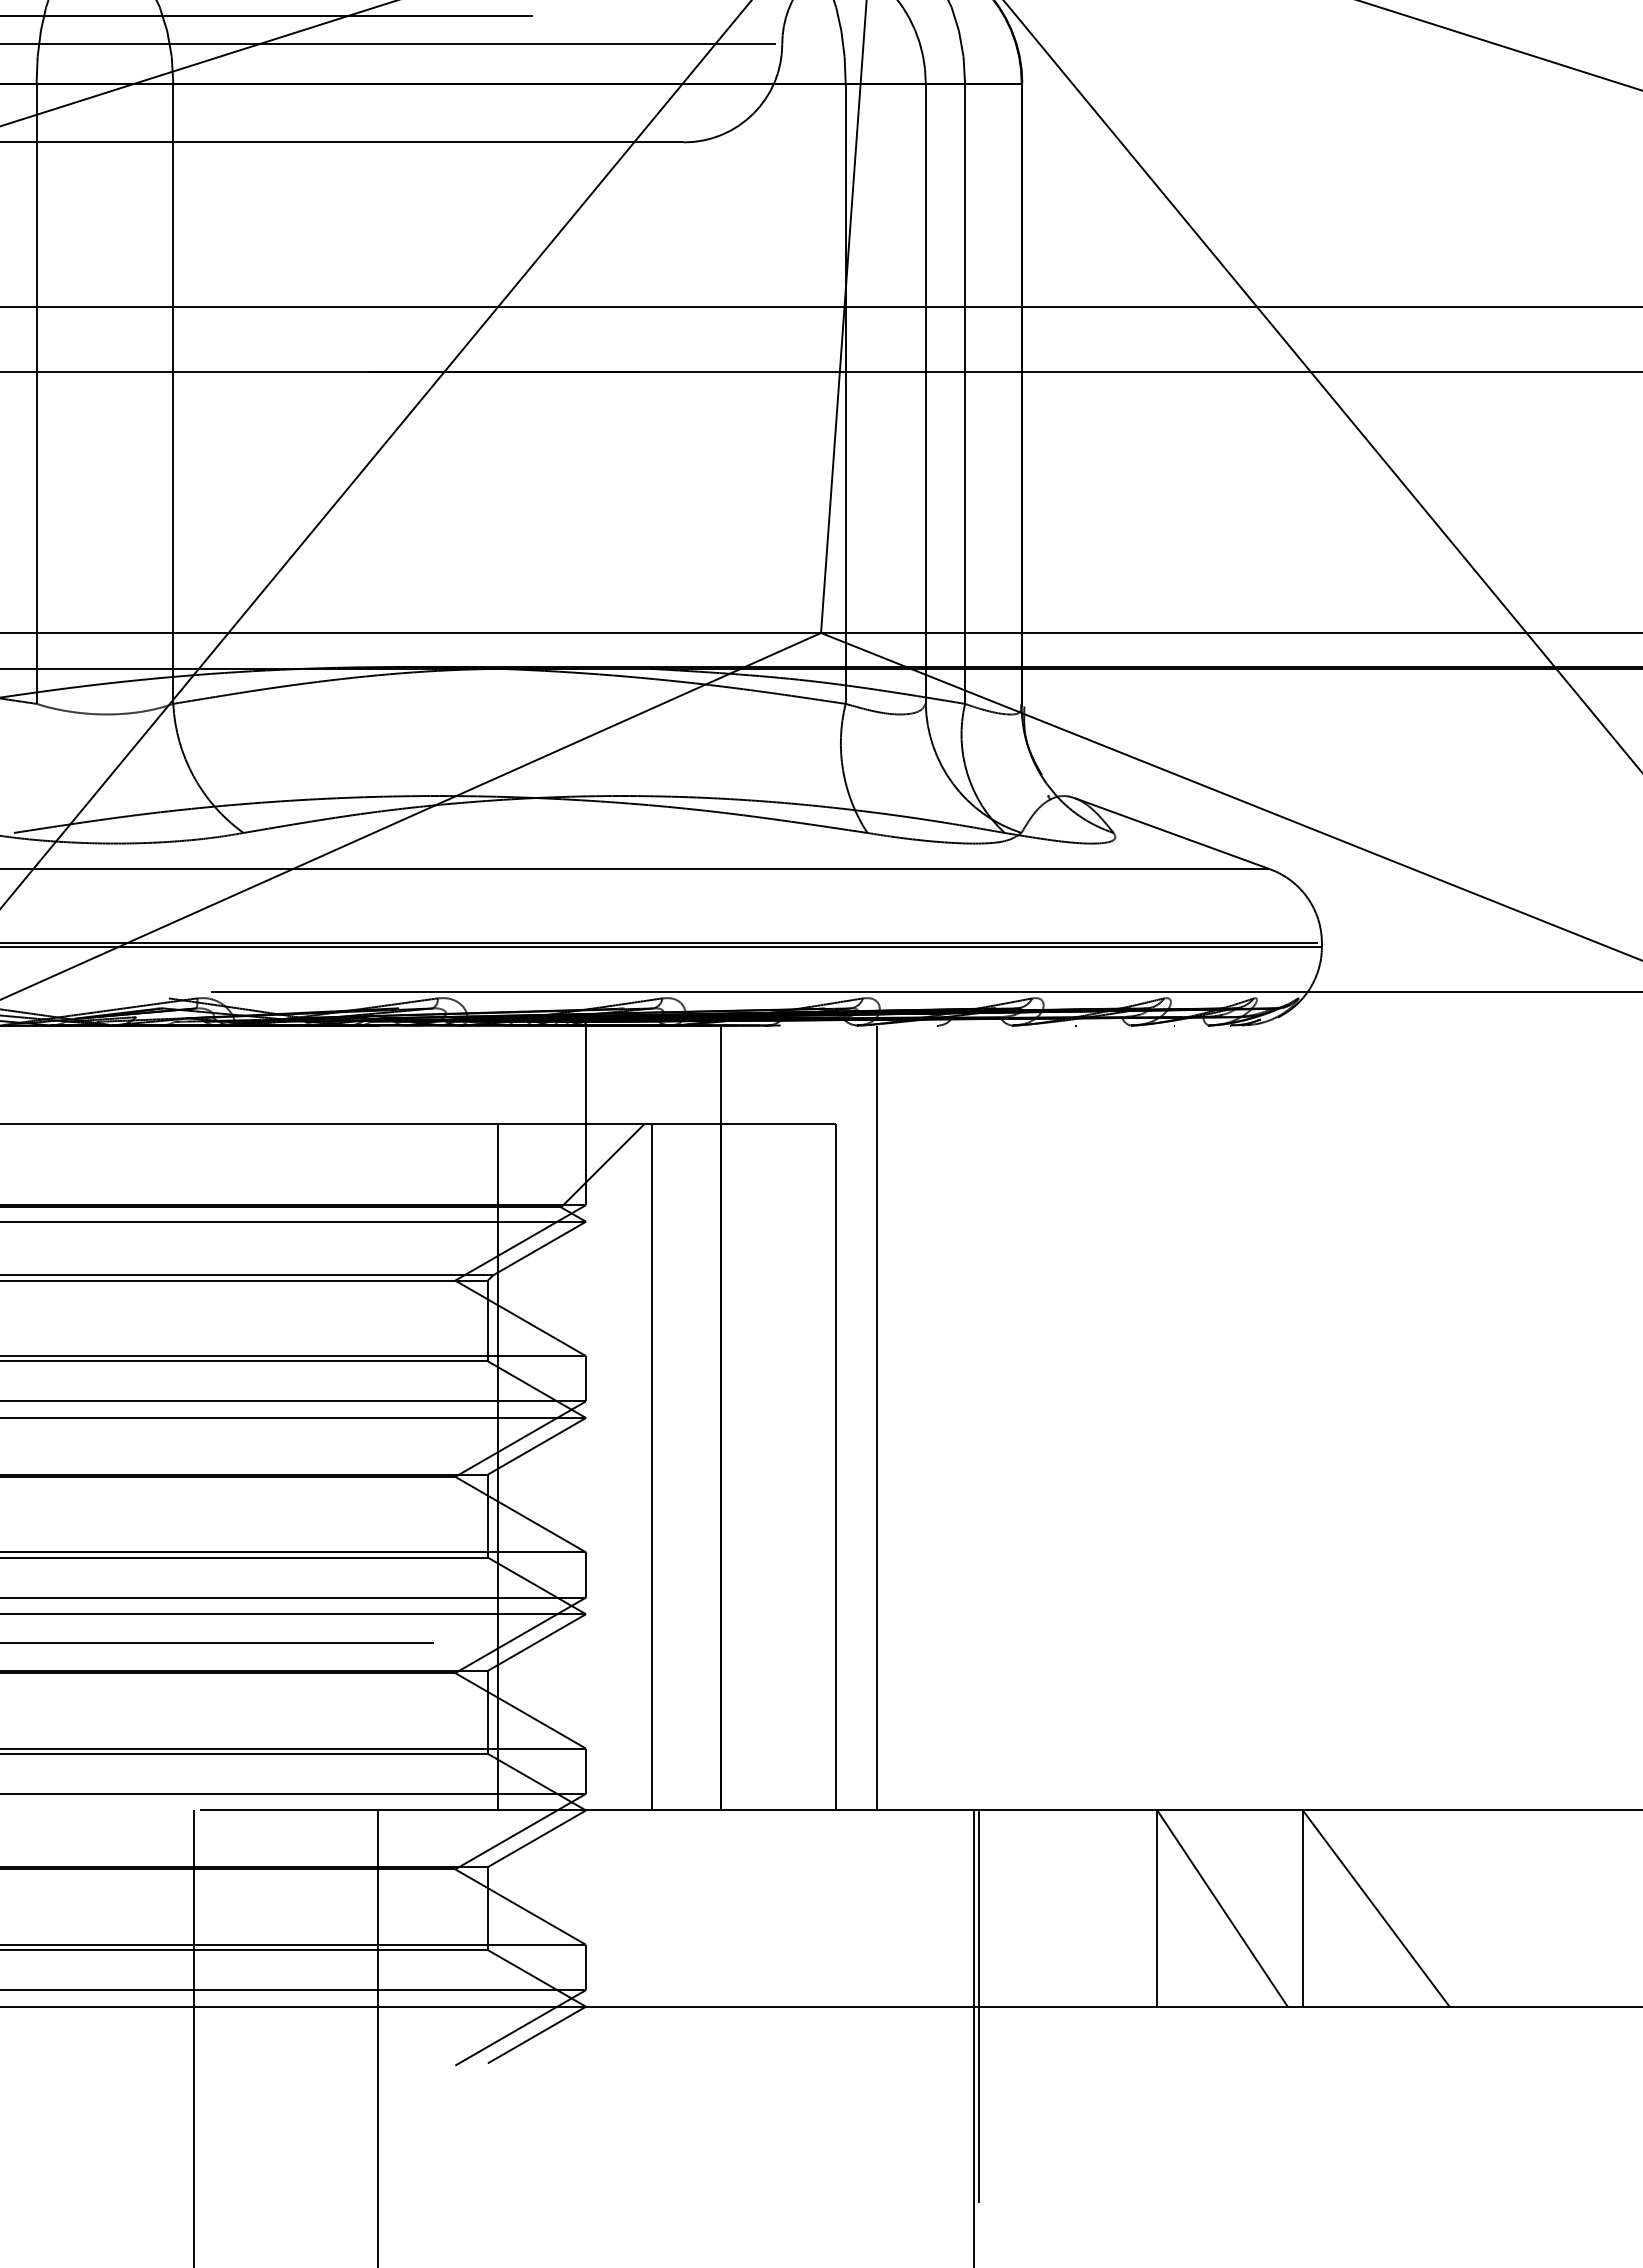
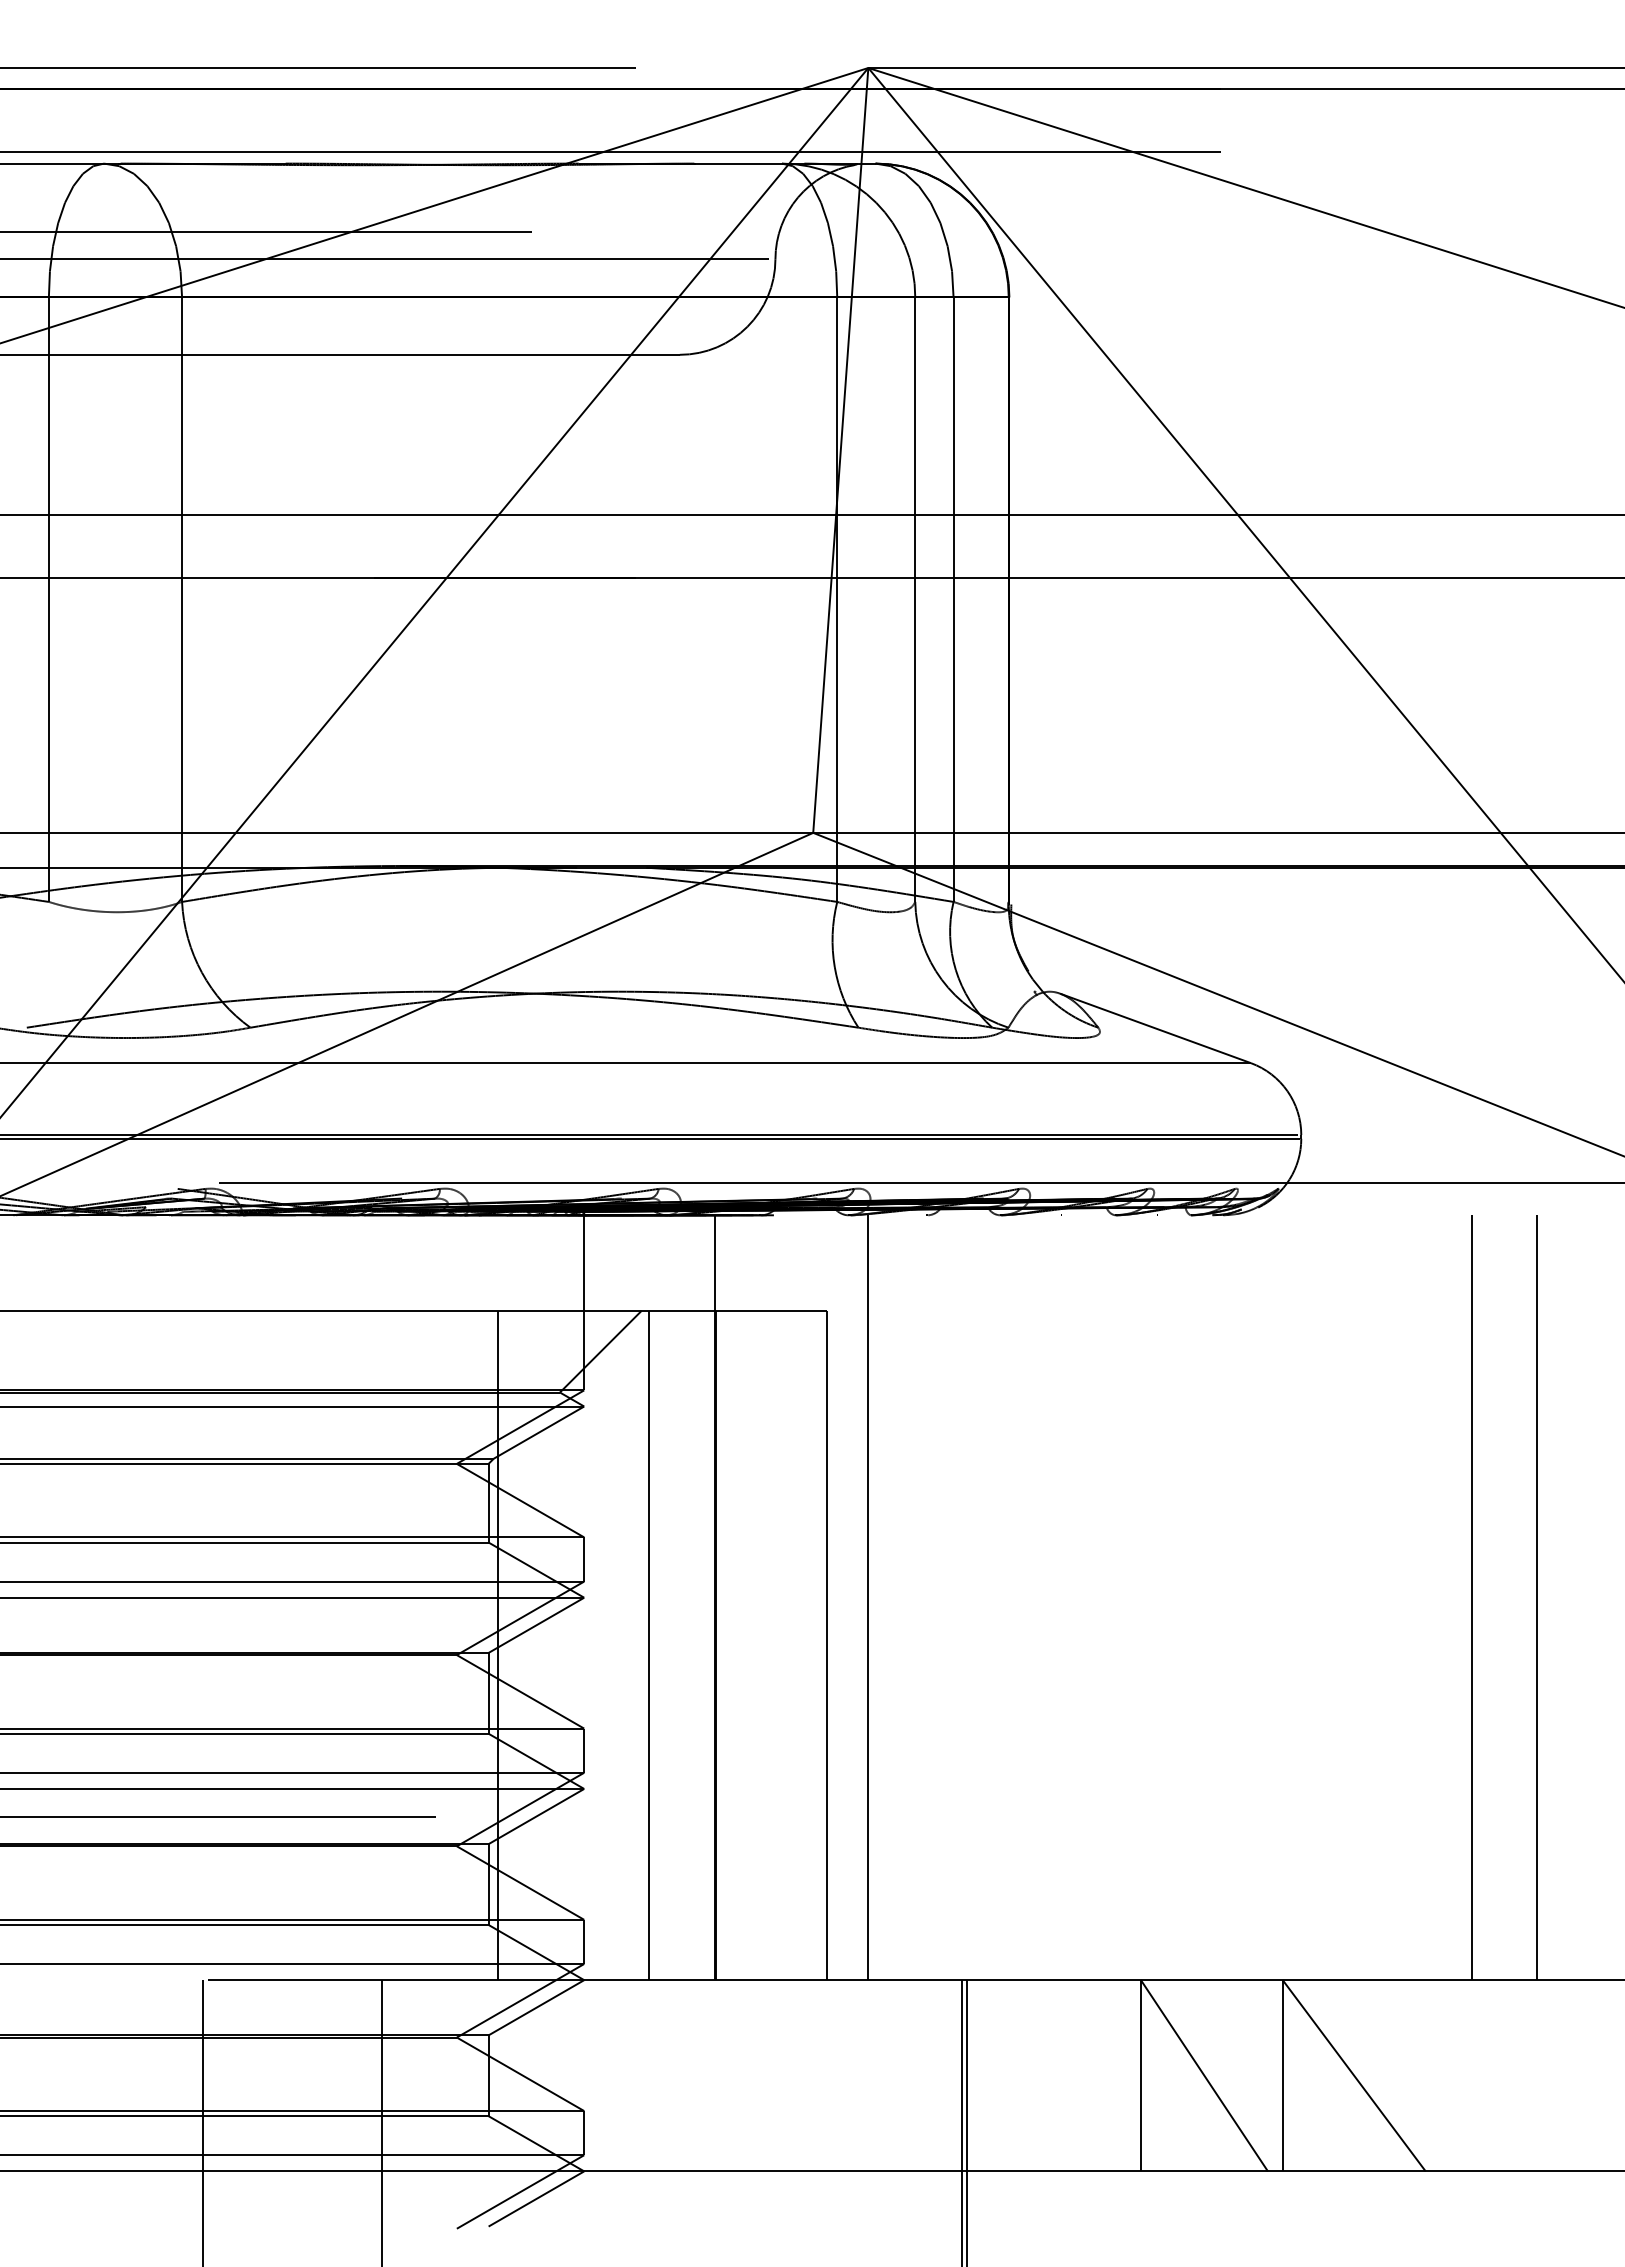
line: (1496, 1417) -> (1471, 1597), added
line: (1563, 1417) -> (1536, 1597), added

